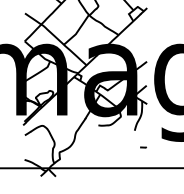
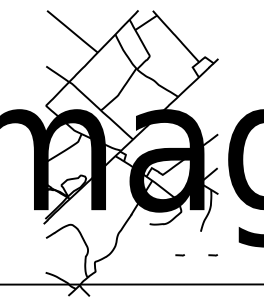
curve: (119, 147) -> (179, 255), added

